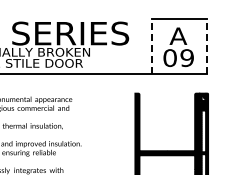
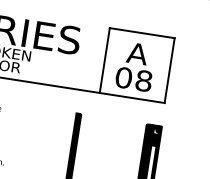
line: (152, 46) -> (105, 61), dashed -> solid
line: (207, 46) -> (169, 71), dashed -> solid
text: (186, 58) -> (143, 81), 09 -> 08

